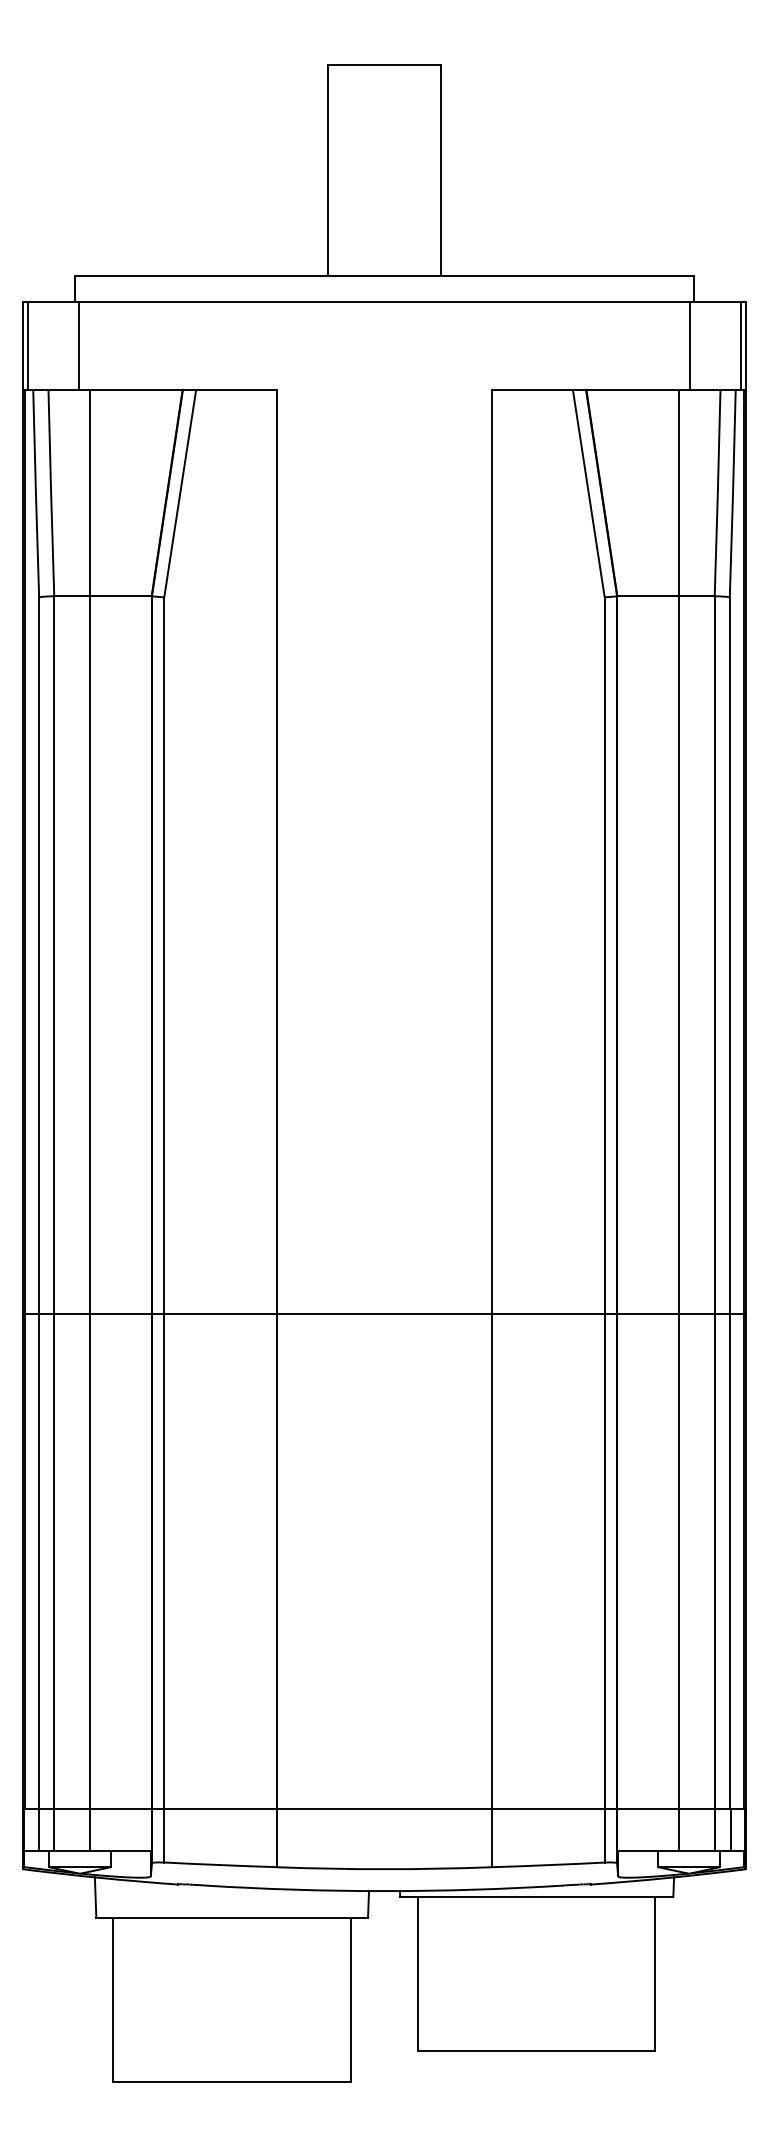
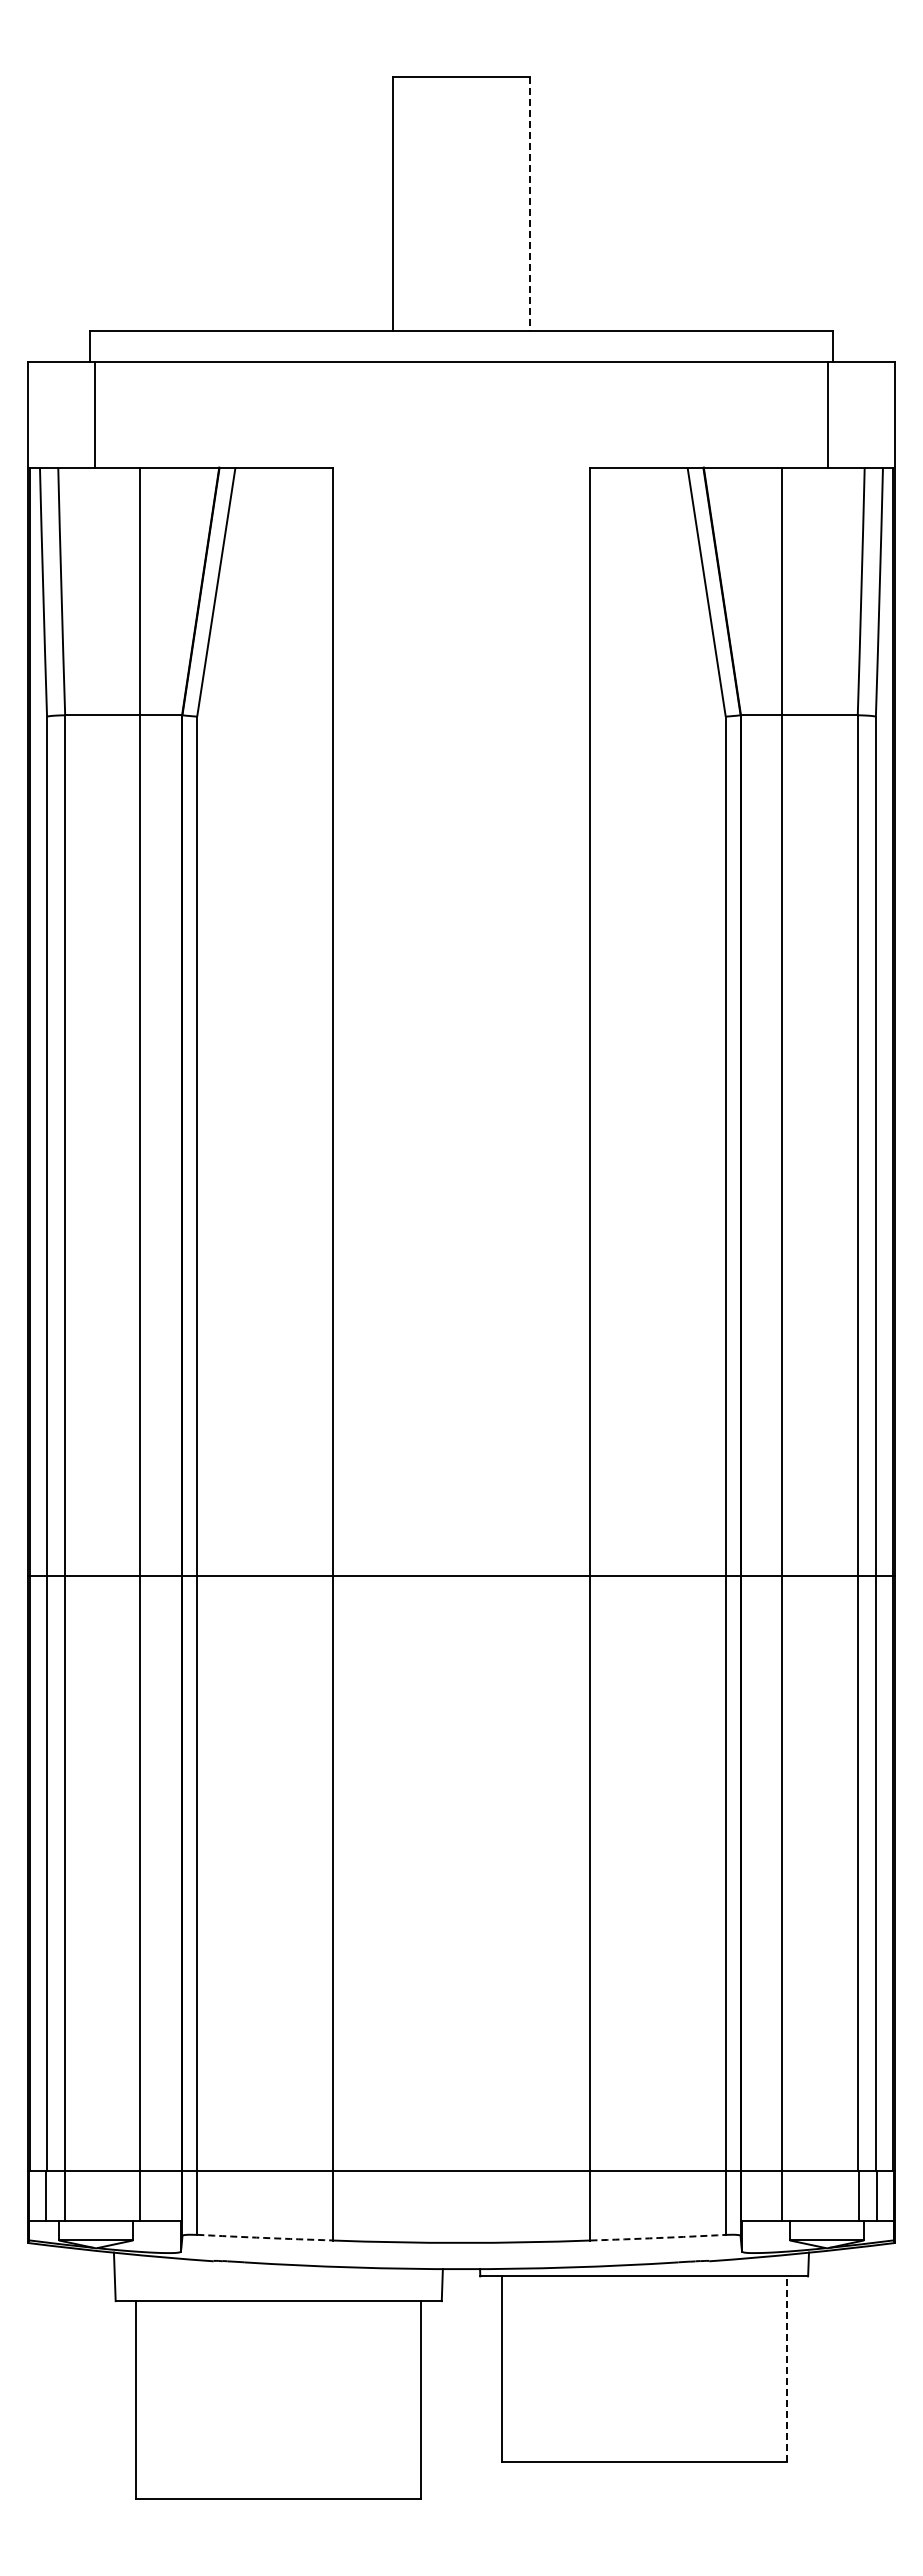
line: (441, 170) -> (529, 204), solid -> dashed
line: (27, 345) -> (33, 414), removed
line: (741, 345) -> (889, 414), removed
line: (89, 1119) -> (139, 1343), moved
line: (679, 1119) -> (782, 1343), moved
arc: (220, 1864) -> (264, 2237), solid -> dashed
arc: (548, 1865) -> (658, 2238), solid -> dashed
line: (655, 1973) -> (786, 2368), solid -> dashed

